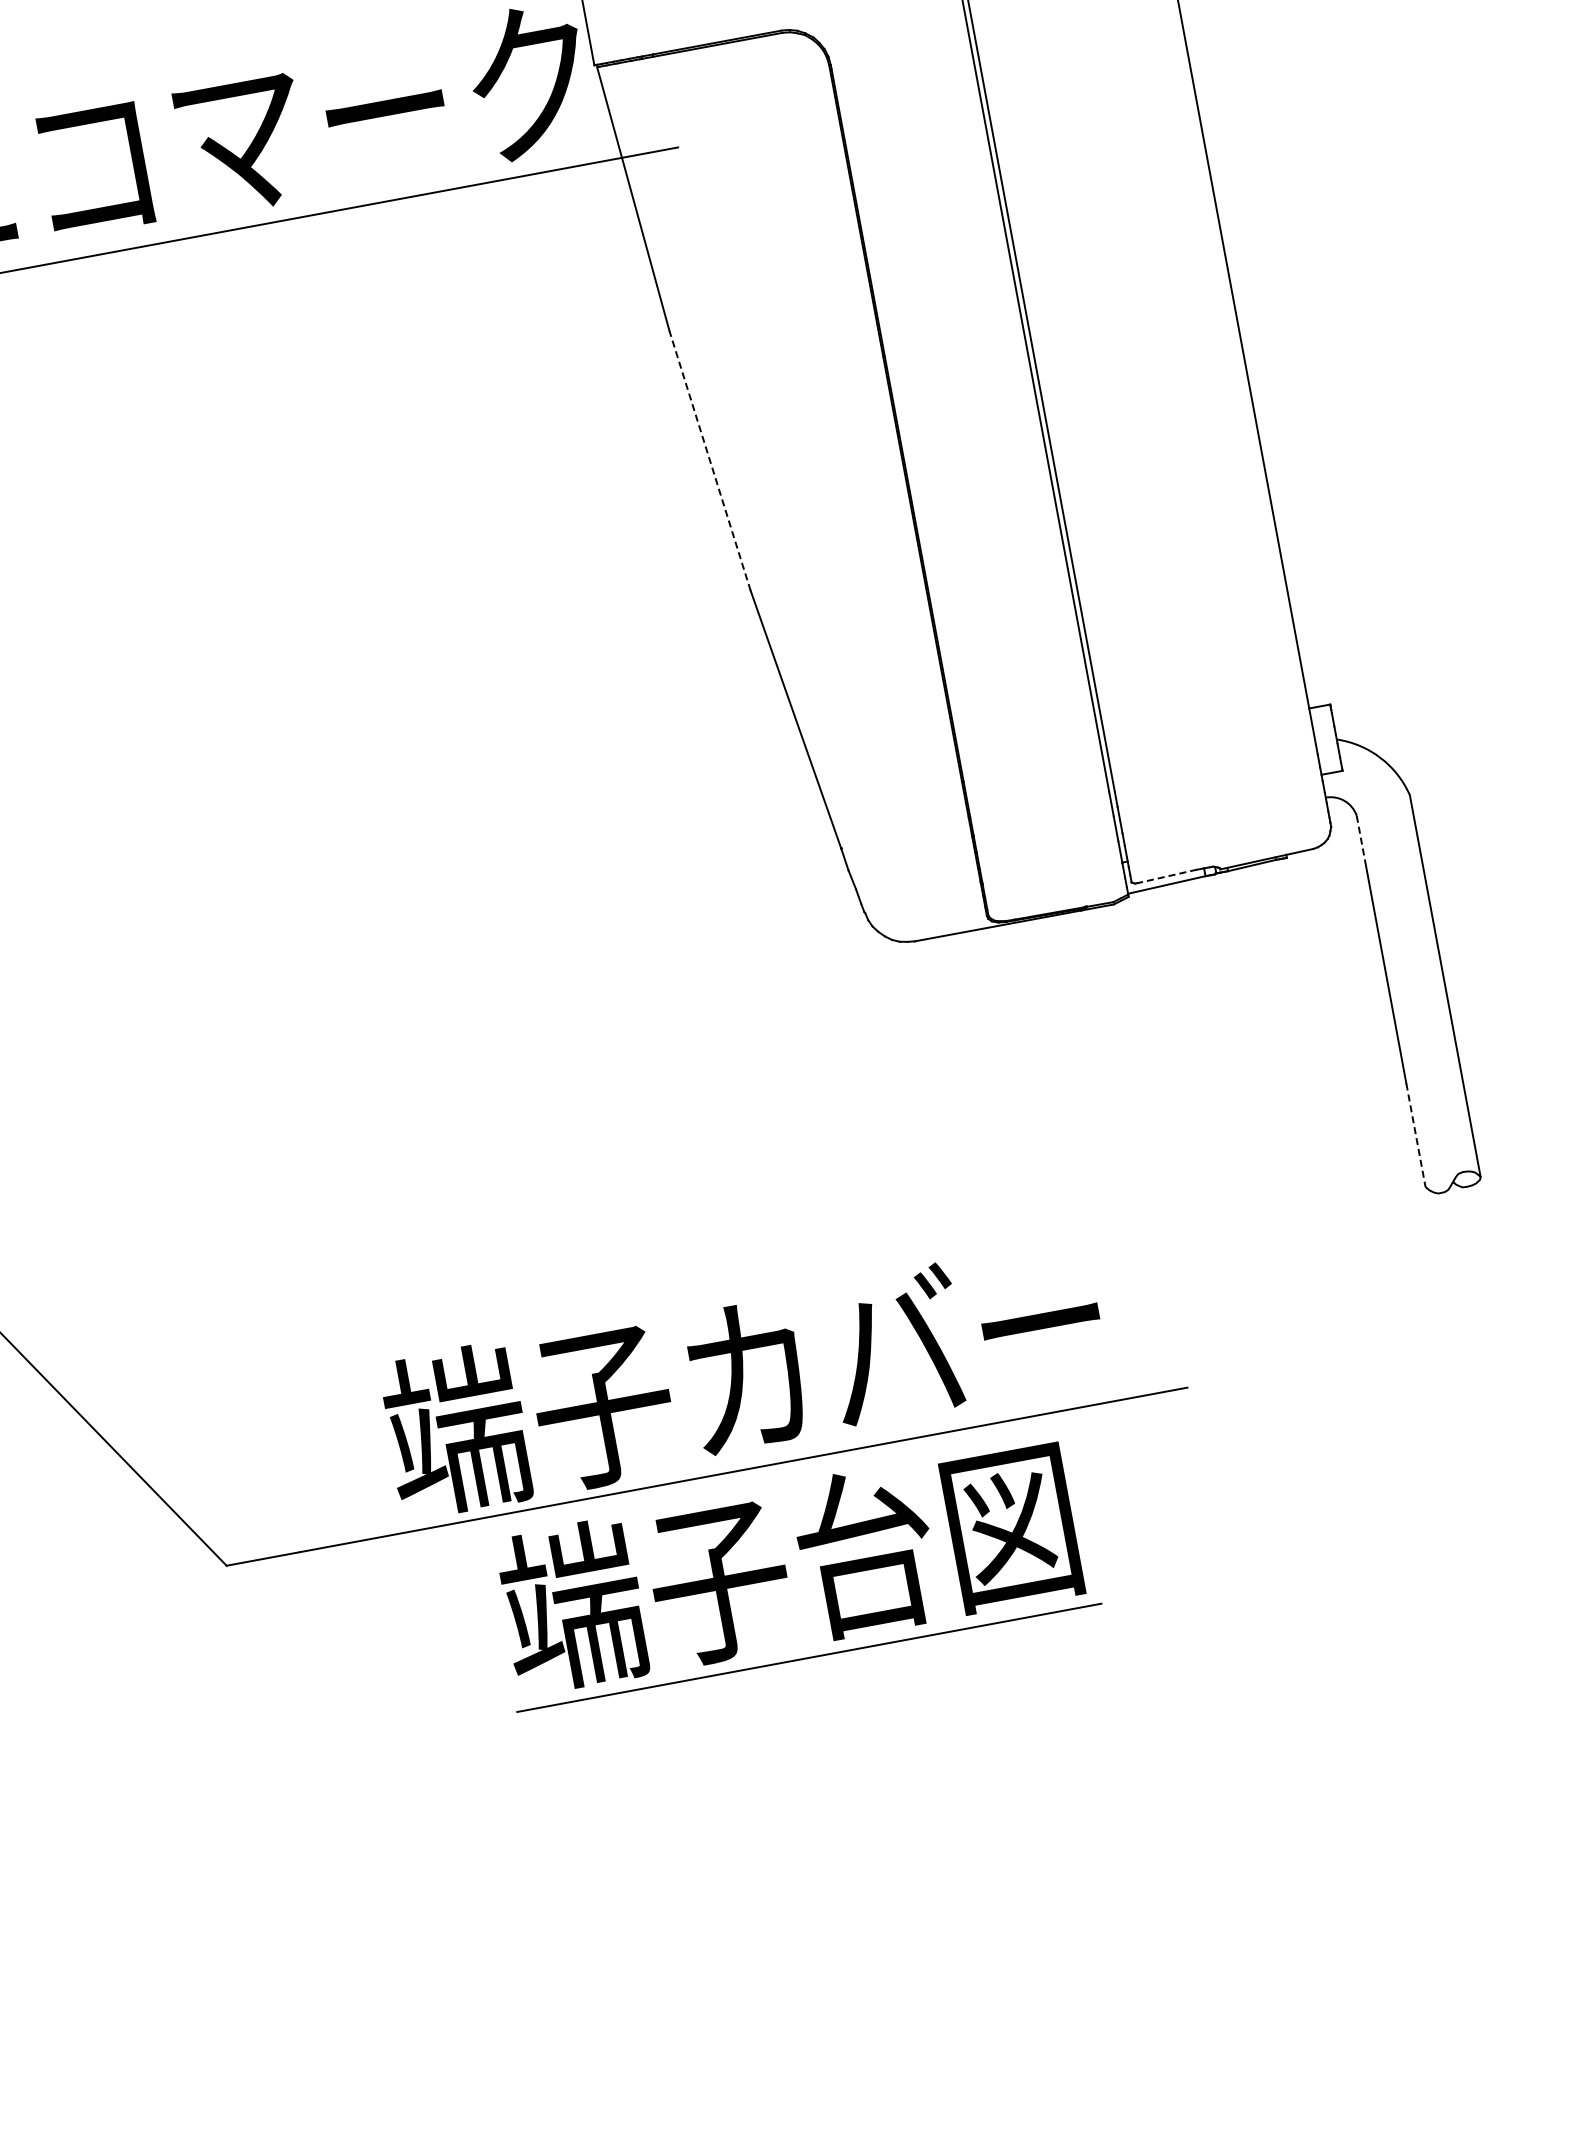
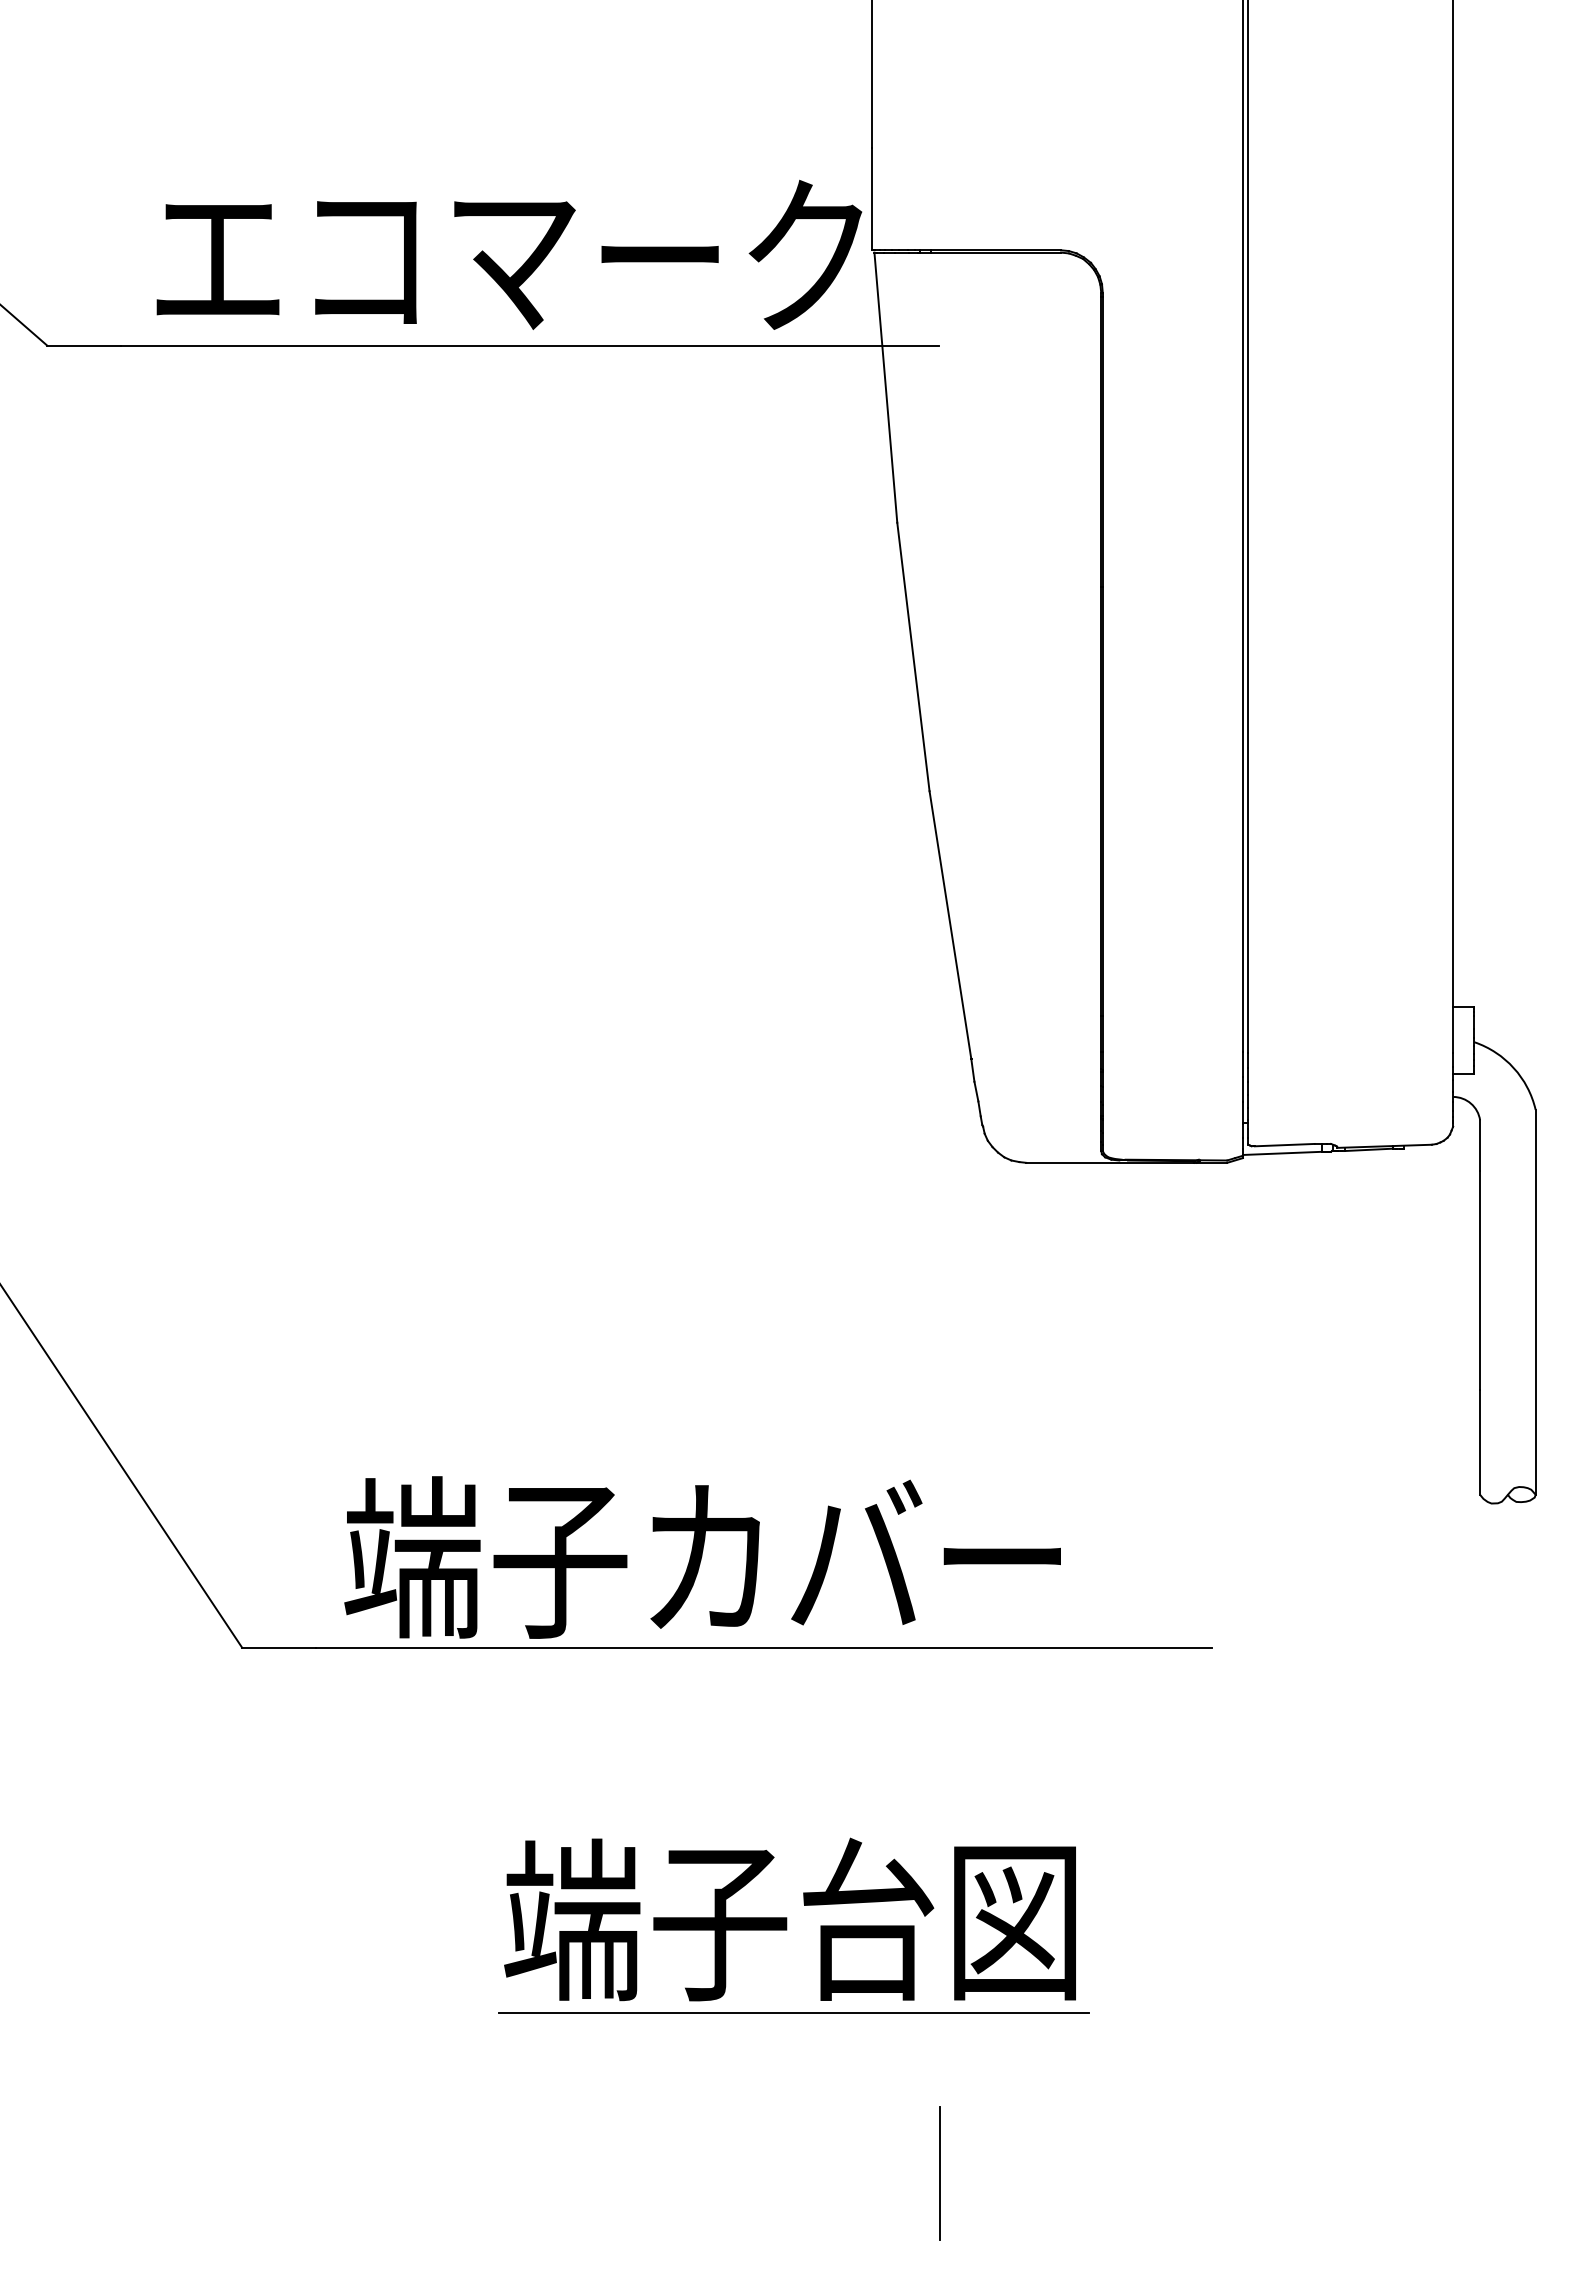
line: (710, 460) -> (913, 656), dashed -> solid
line: (1361, 841) -> (1480, 1146), dashed -> solid
line: (1167, 876) -> (1284, 1145), dashed -> solid
line: (1416, 1136) -> (1480, 1443), dashed -> solid
text: (743, 1377) -> (702, 1557), moved
part: (792, 1571) -> (793, 1925), moved
line: (1015, 1958) -> (940, 2173), added

